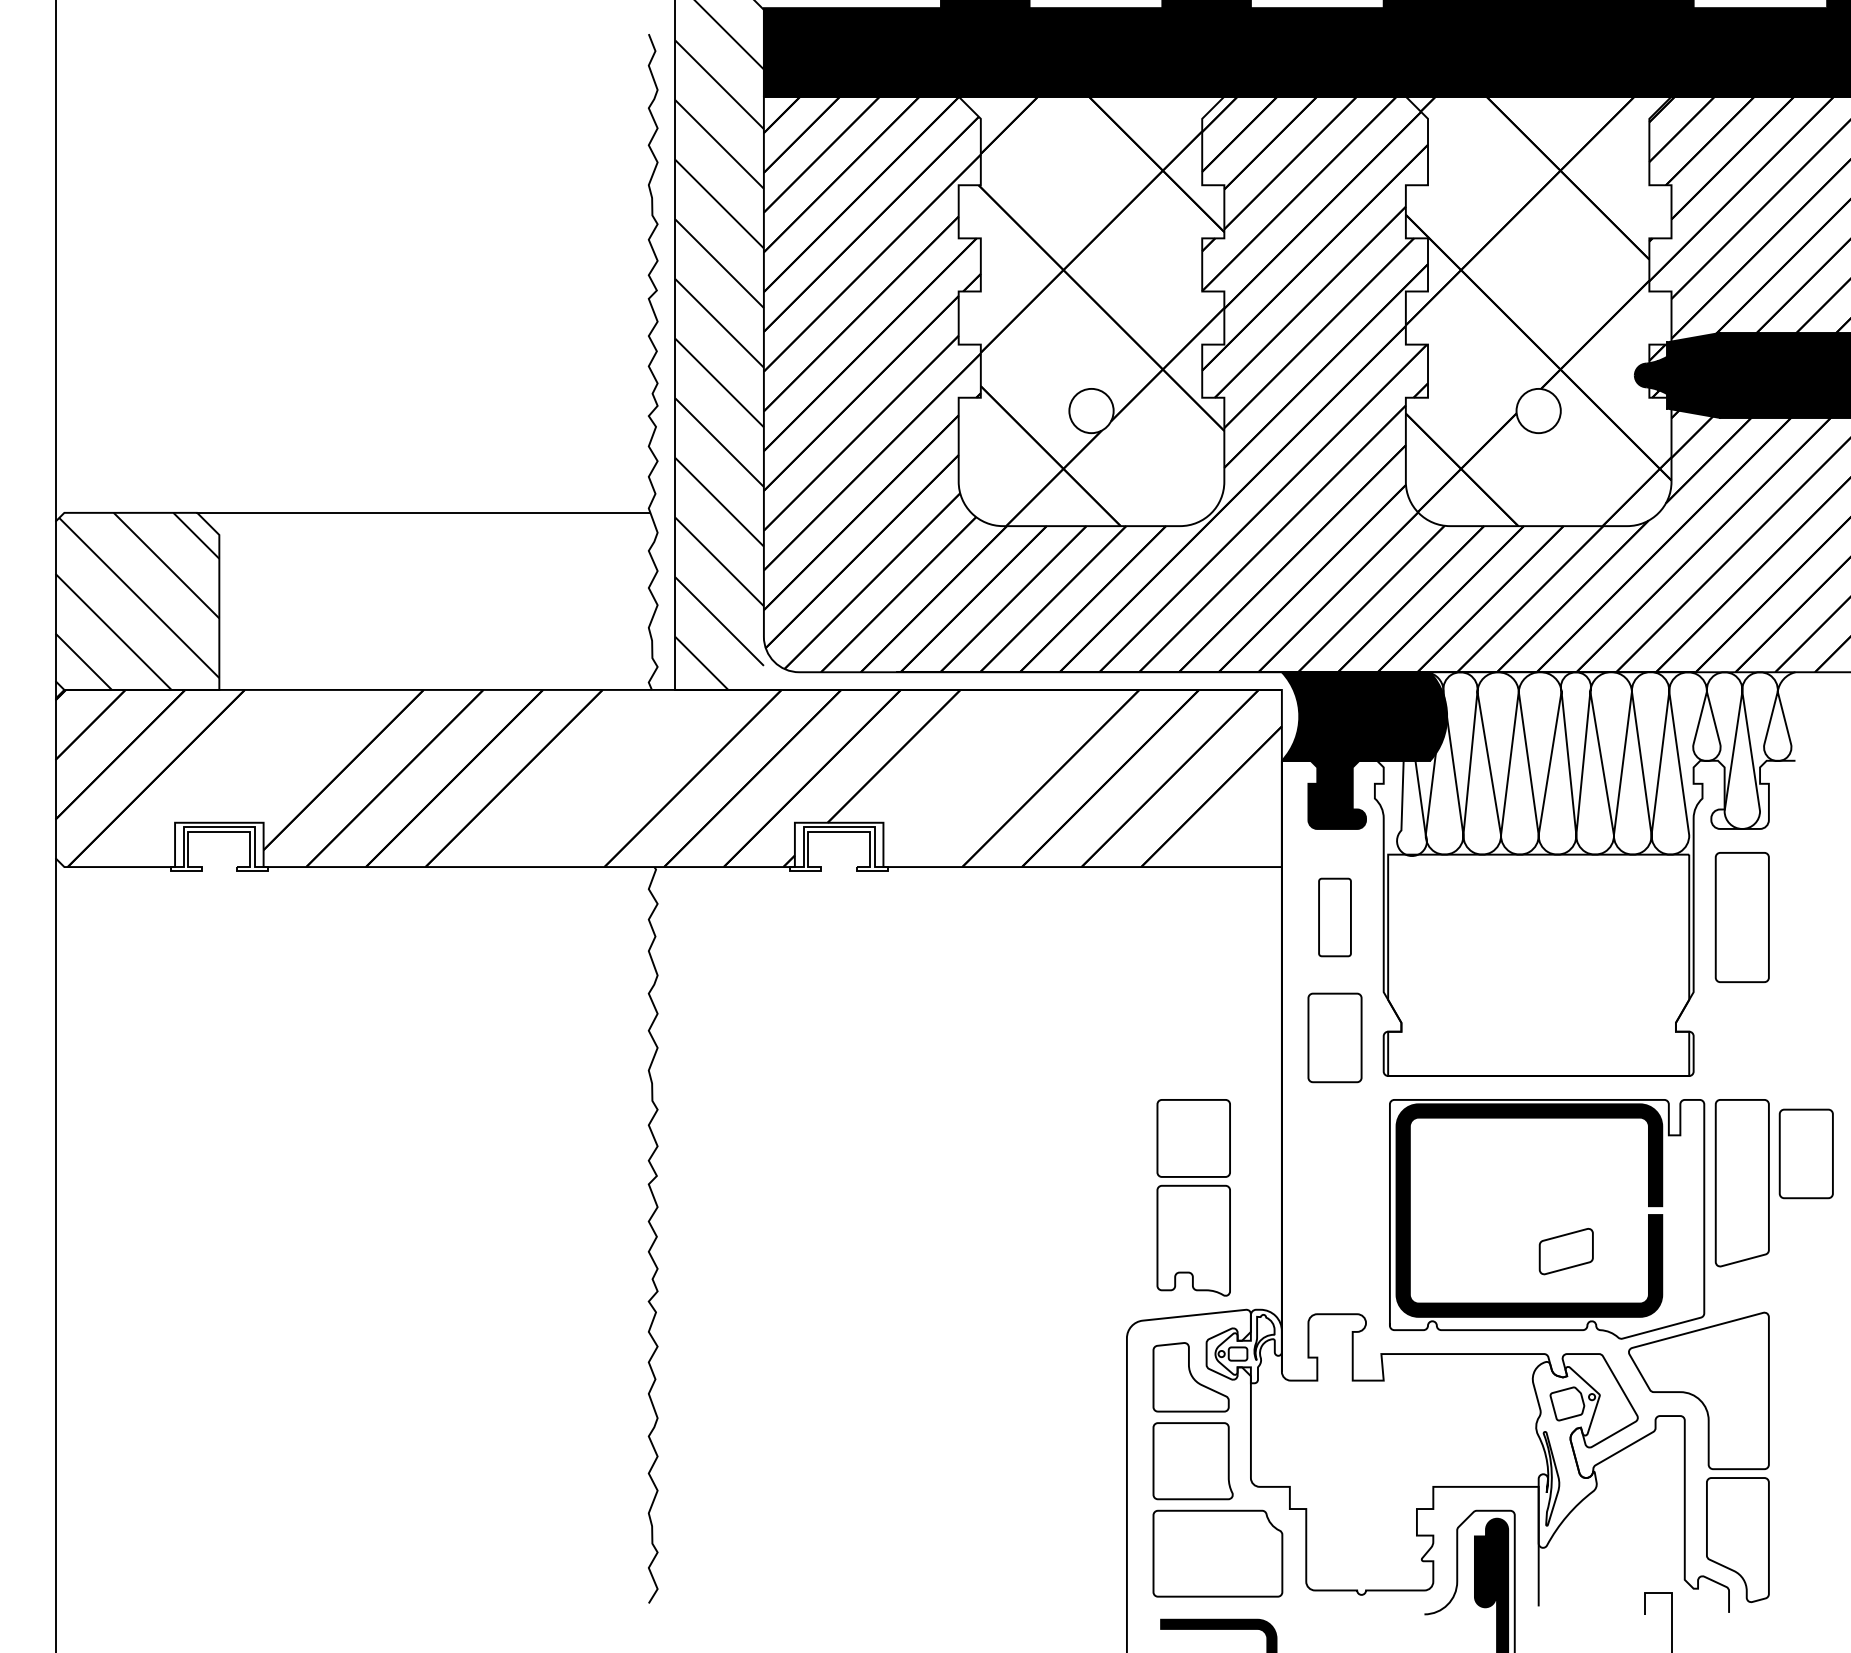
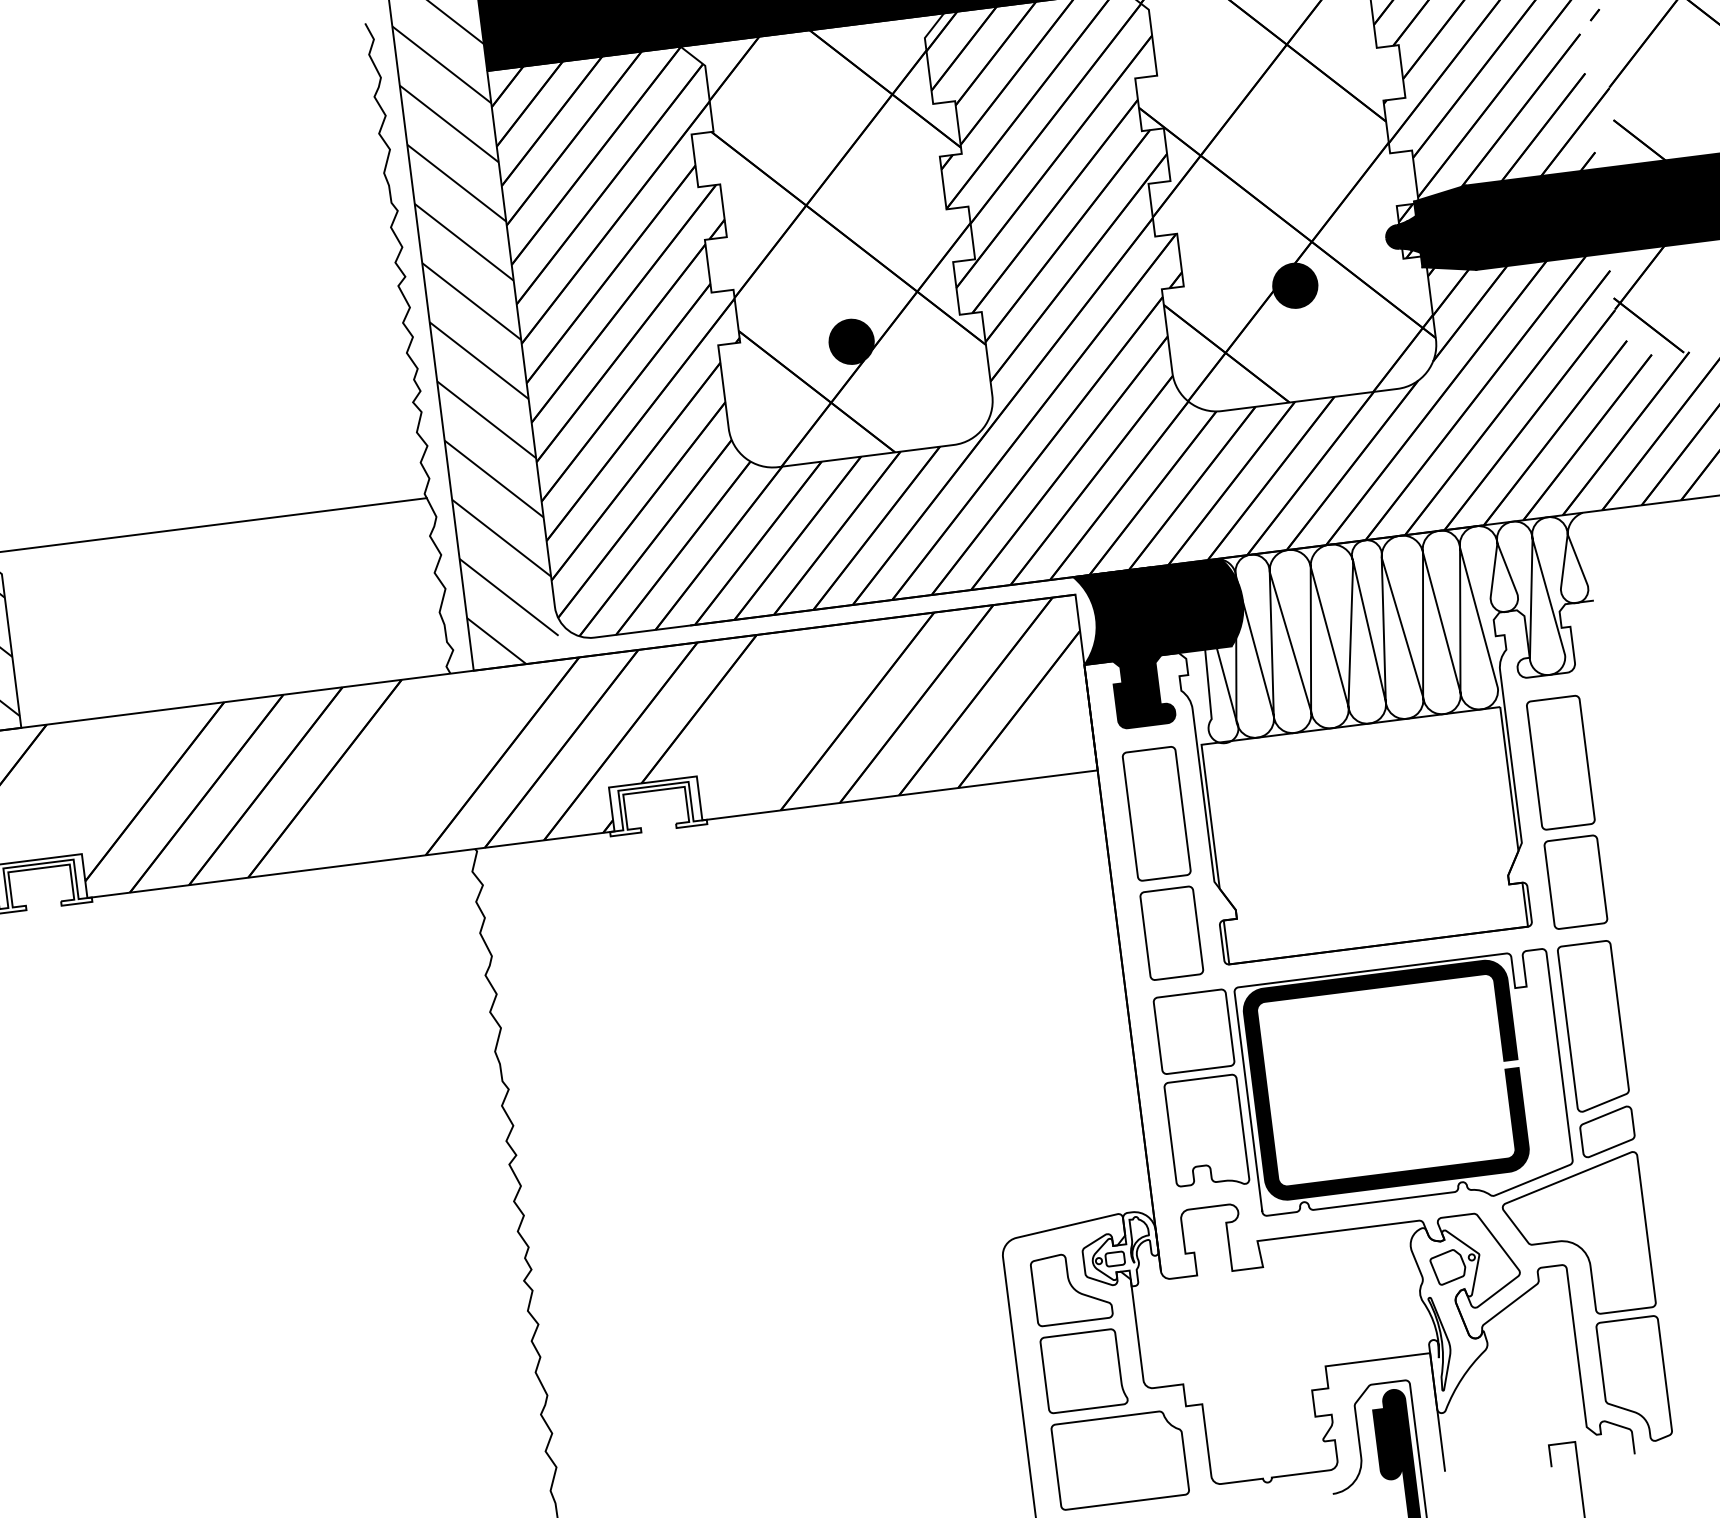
fill: (1091, 410) -> (851, 341), added
fill: (1538, 410) -> (1295, 285), added
part: (1334, 917) -> (1156, 813), size x1.67
part: (1805, 1153) -> (1575, 881), moved
part: (1193, 1197) -> (1201, 1090), moved
part: (1565, 1251) -> (1606, 1131), moved

